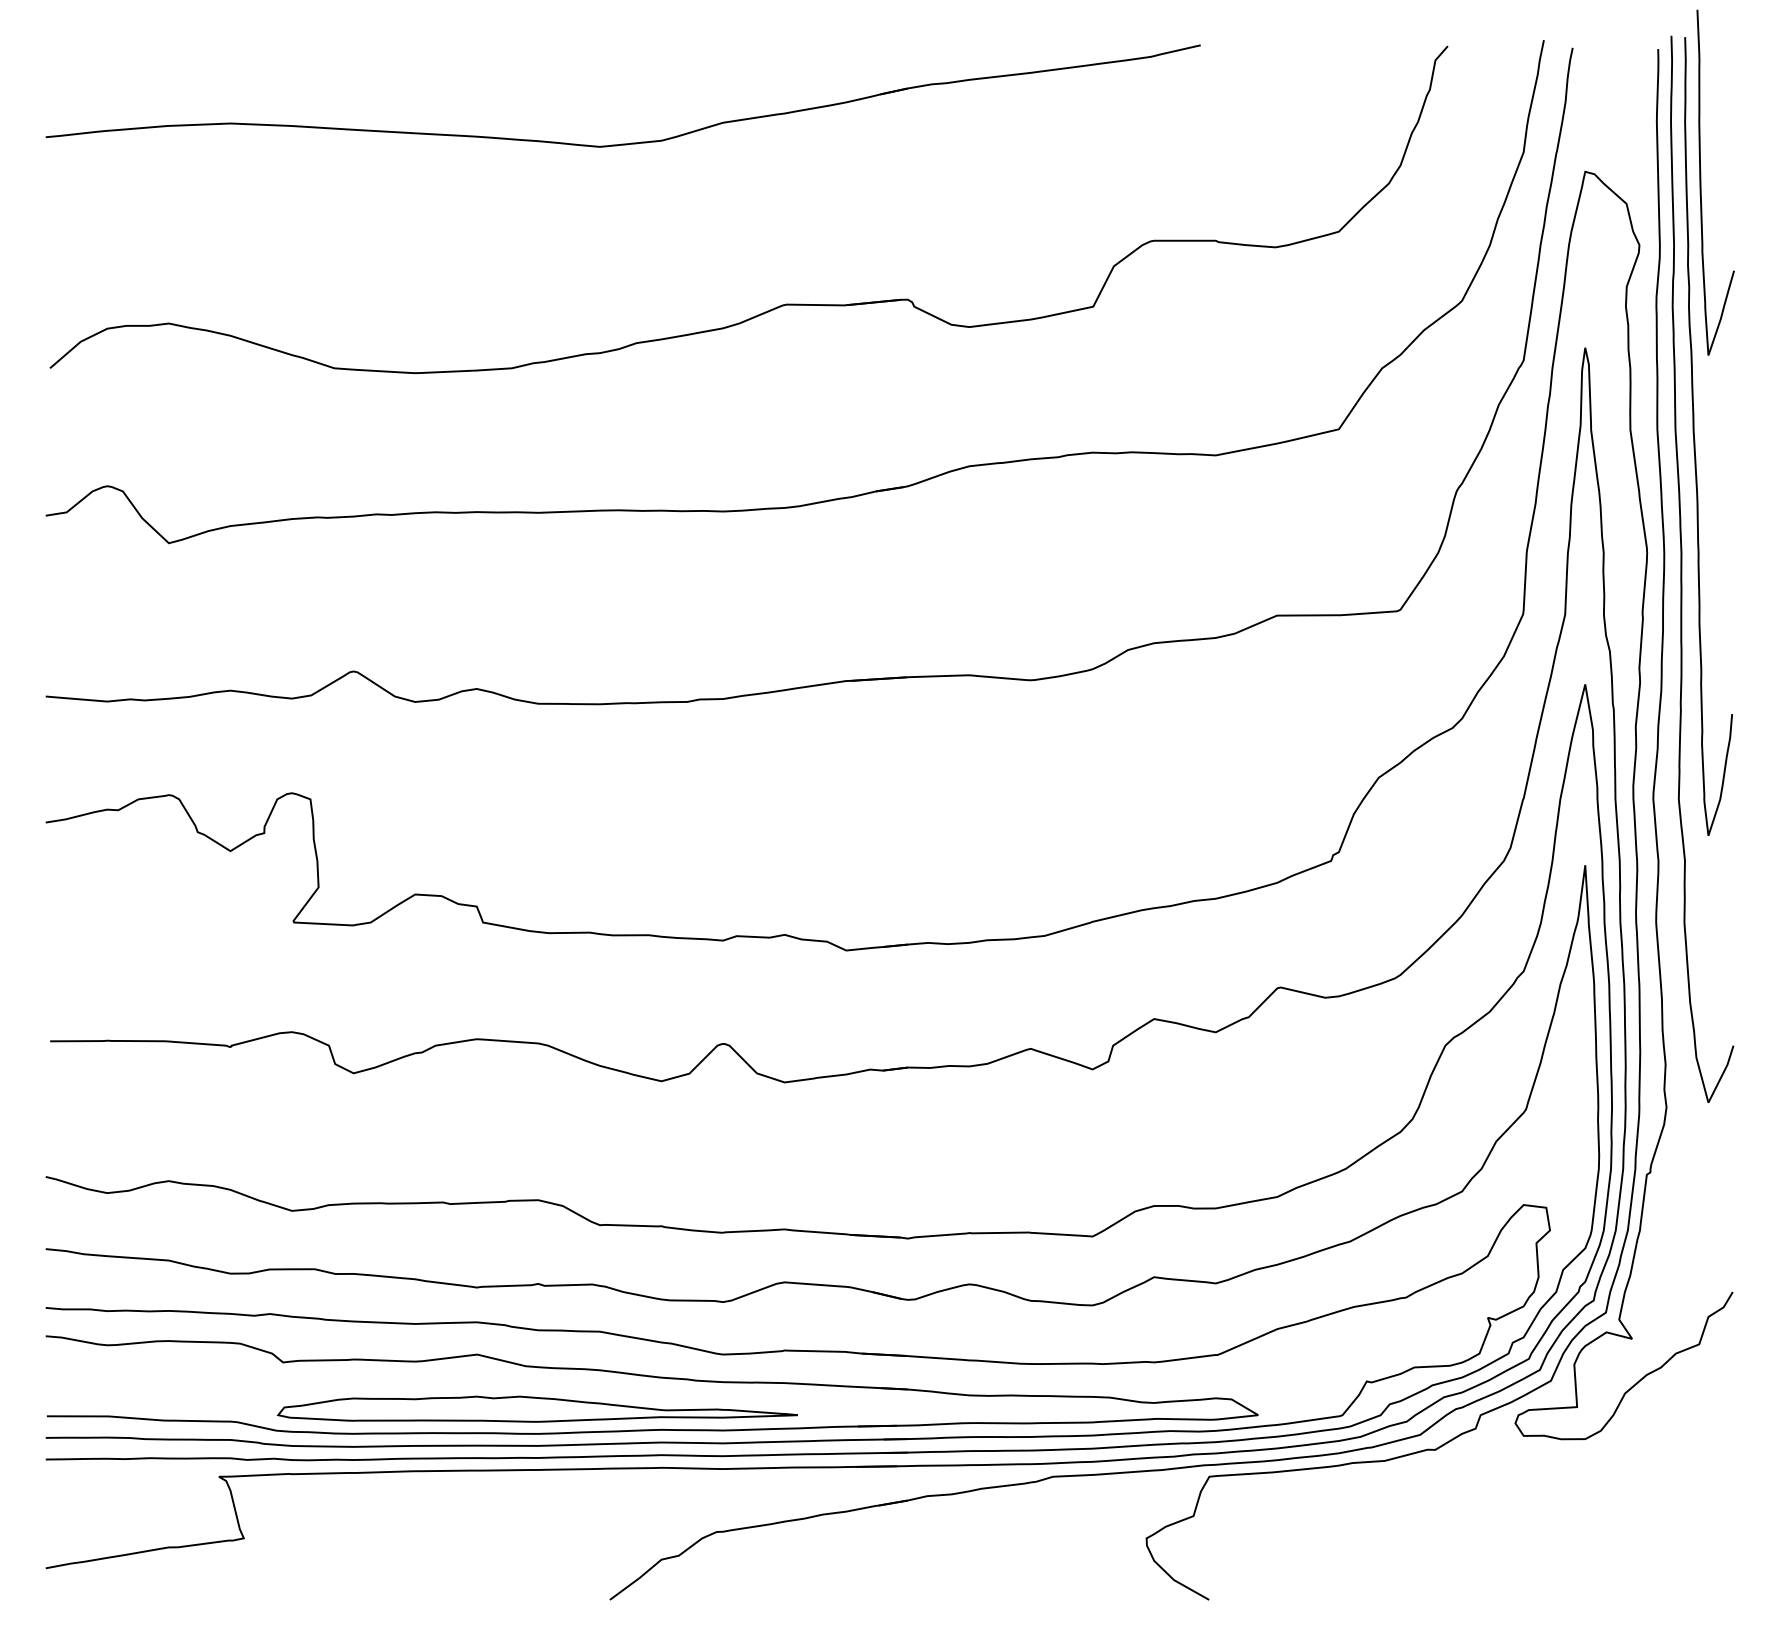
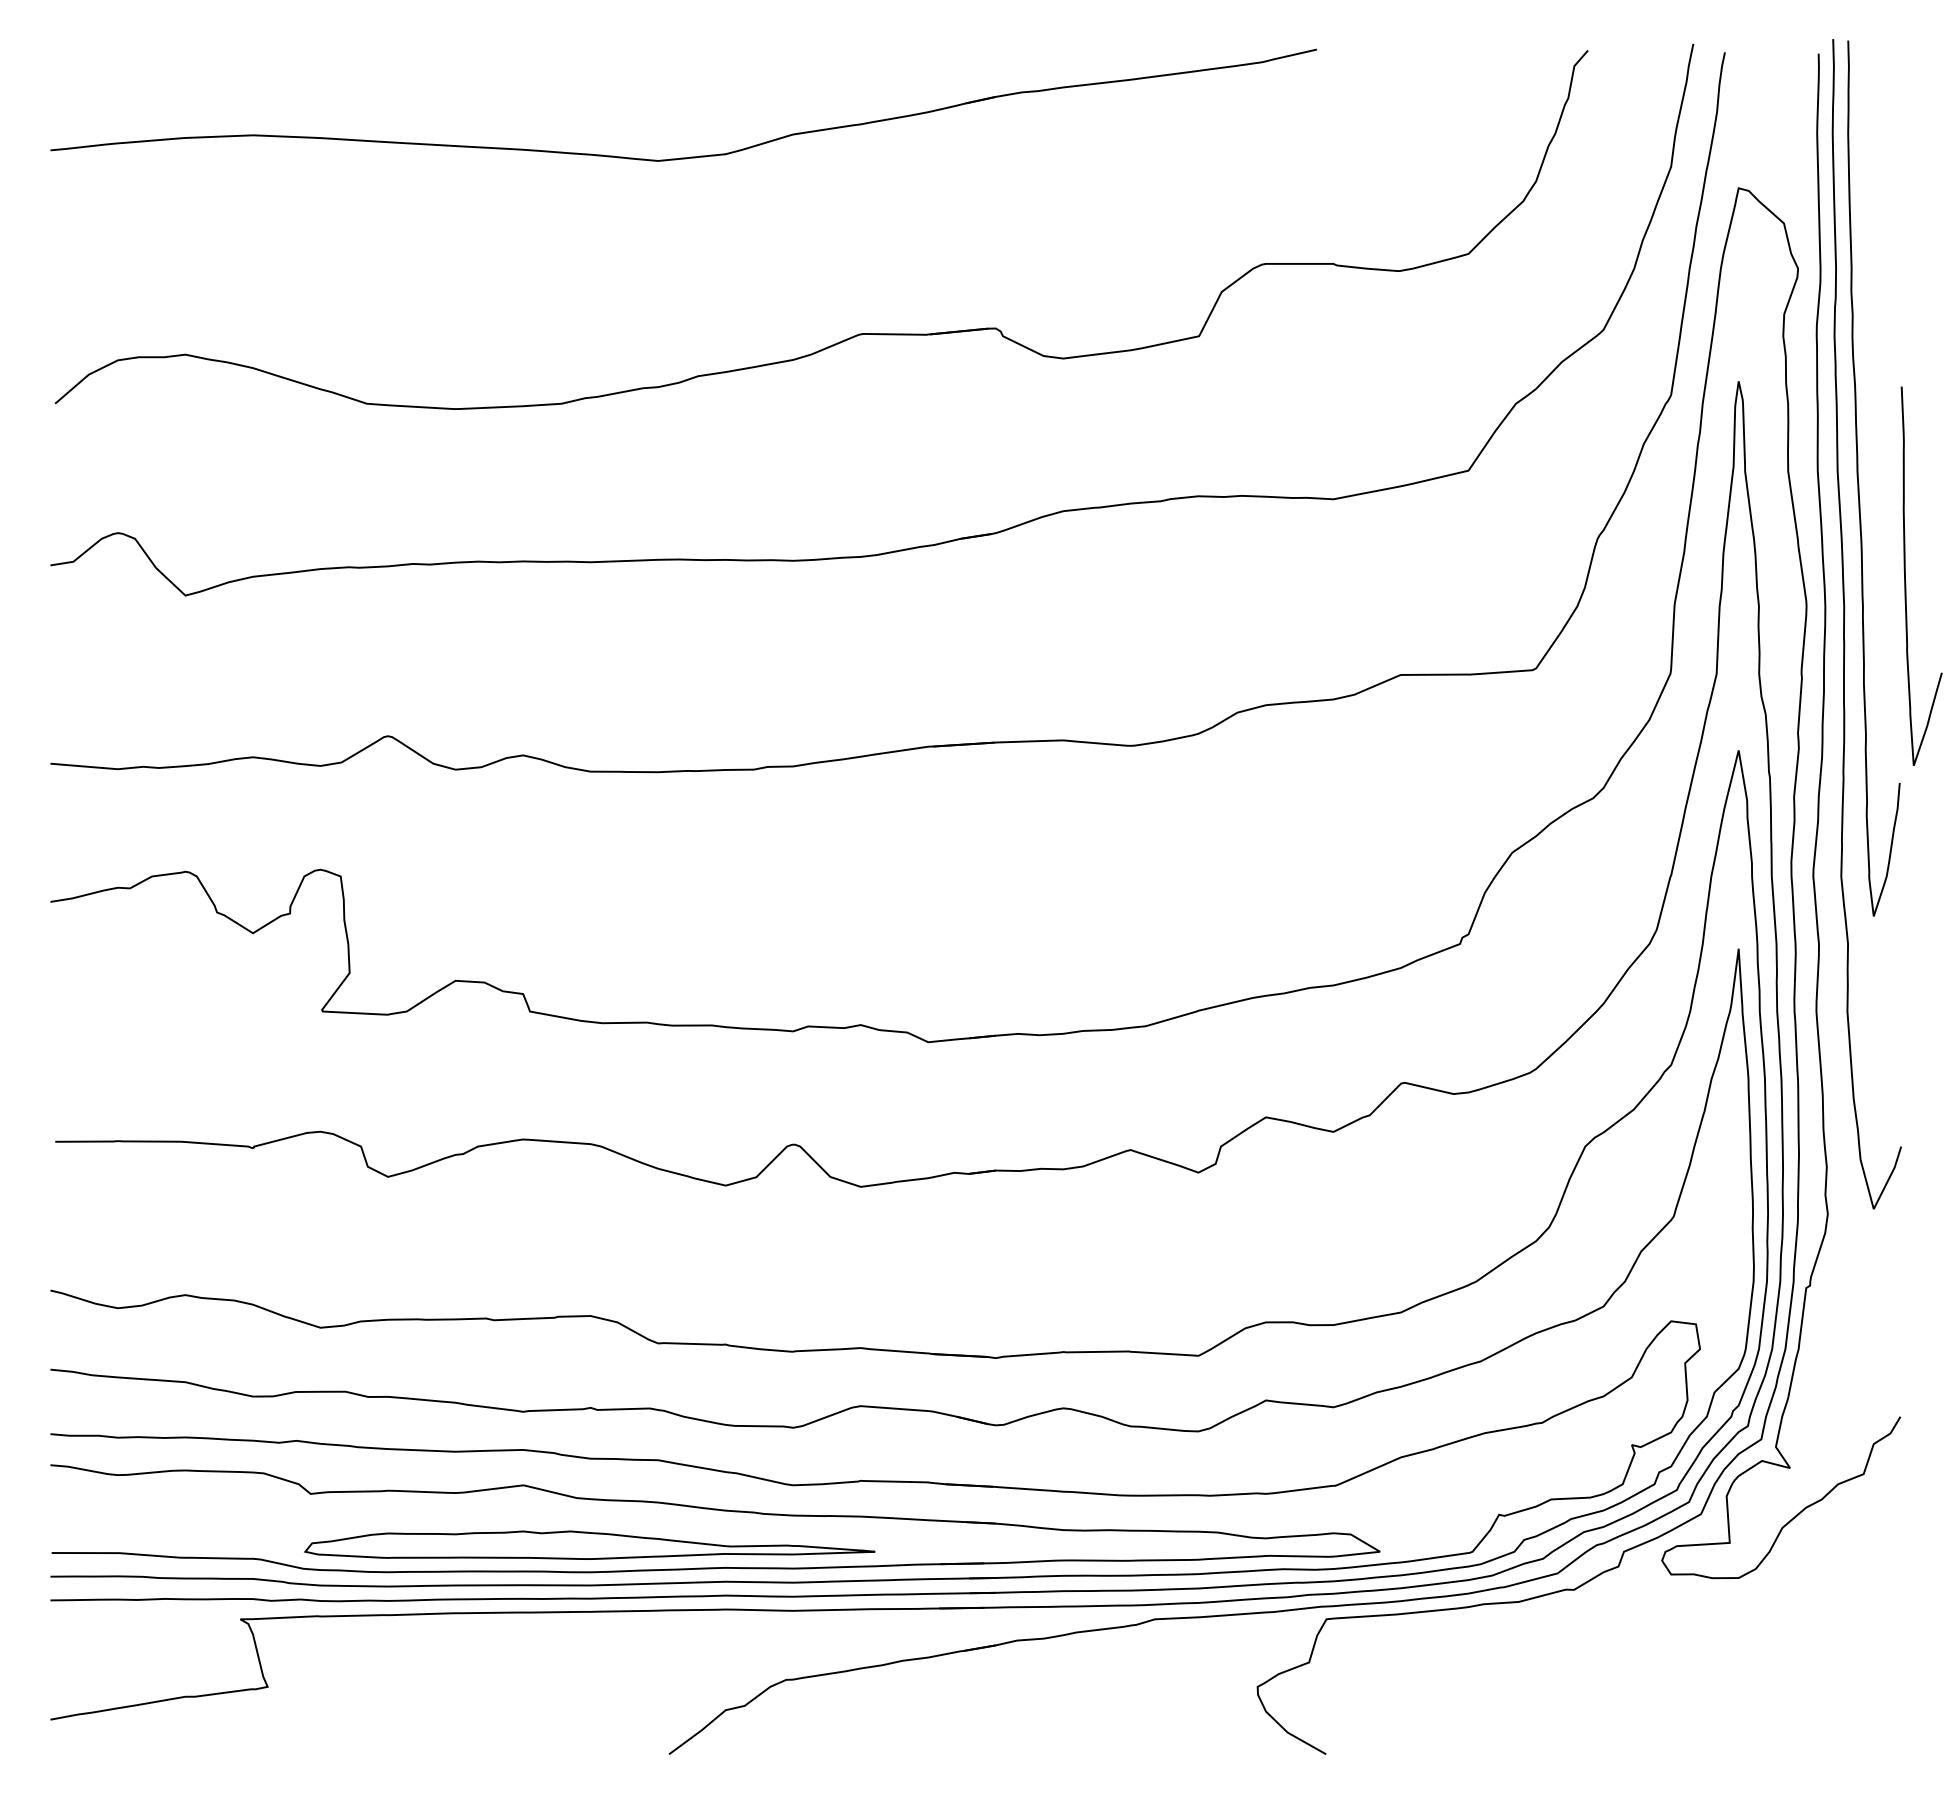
curve: (1700, 182) -> (1905, 575), moved

